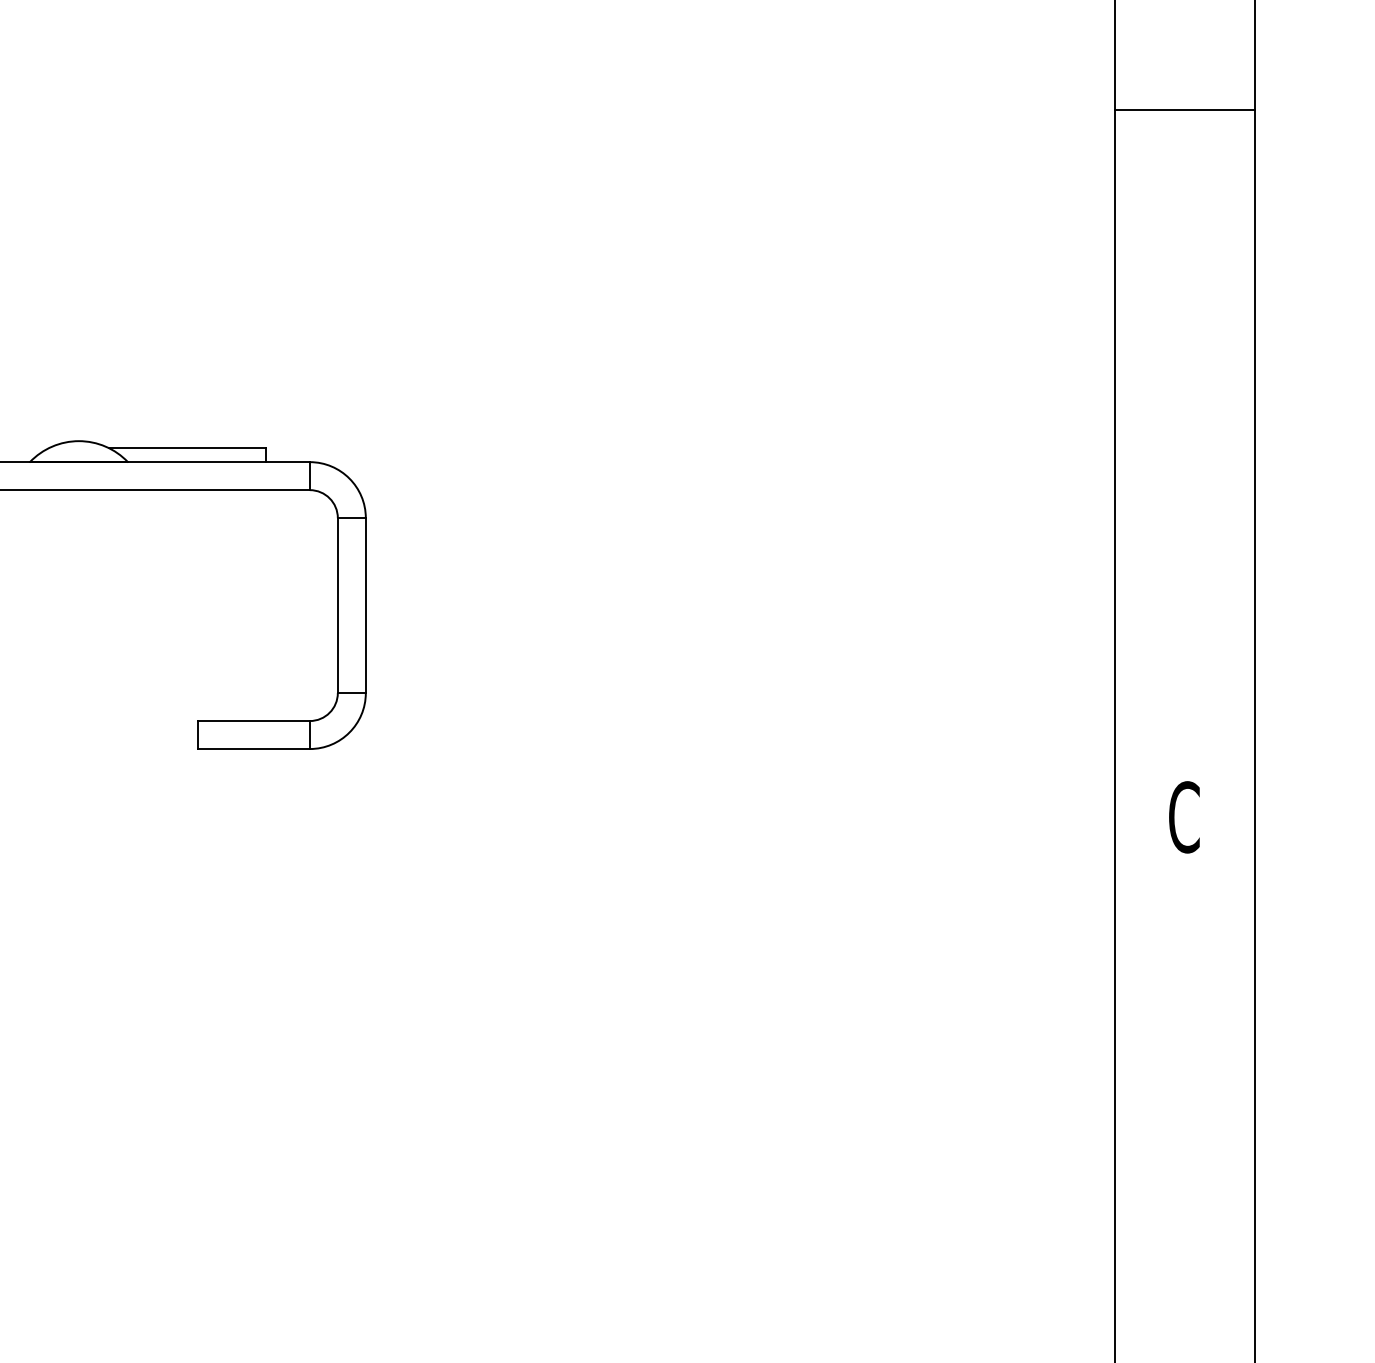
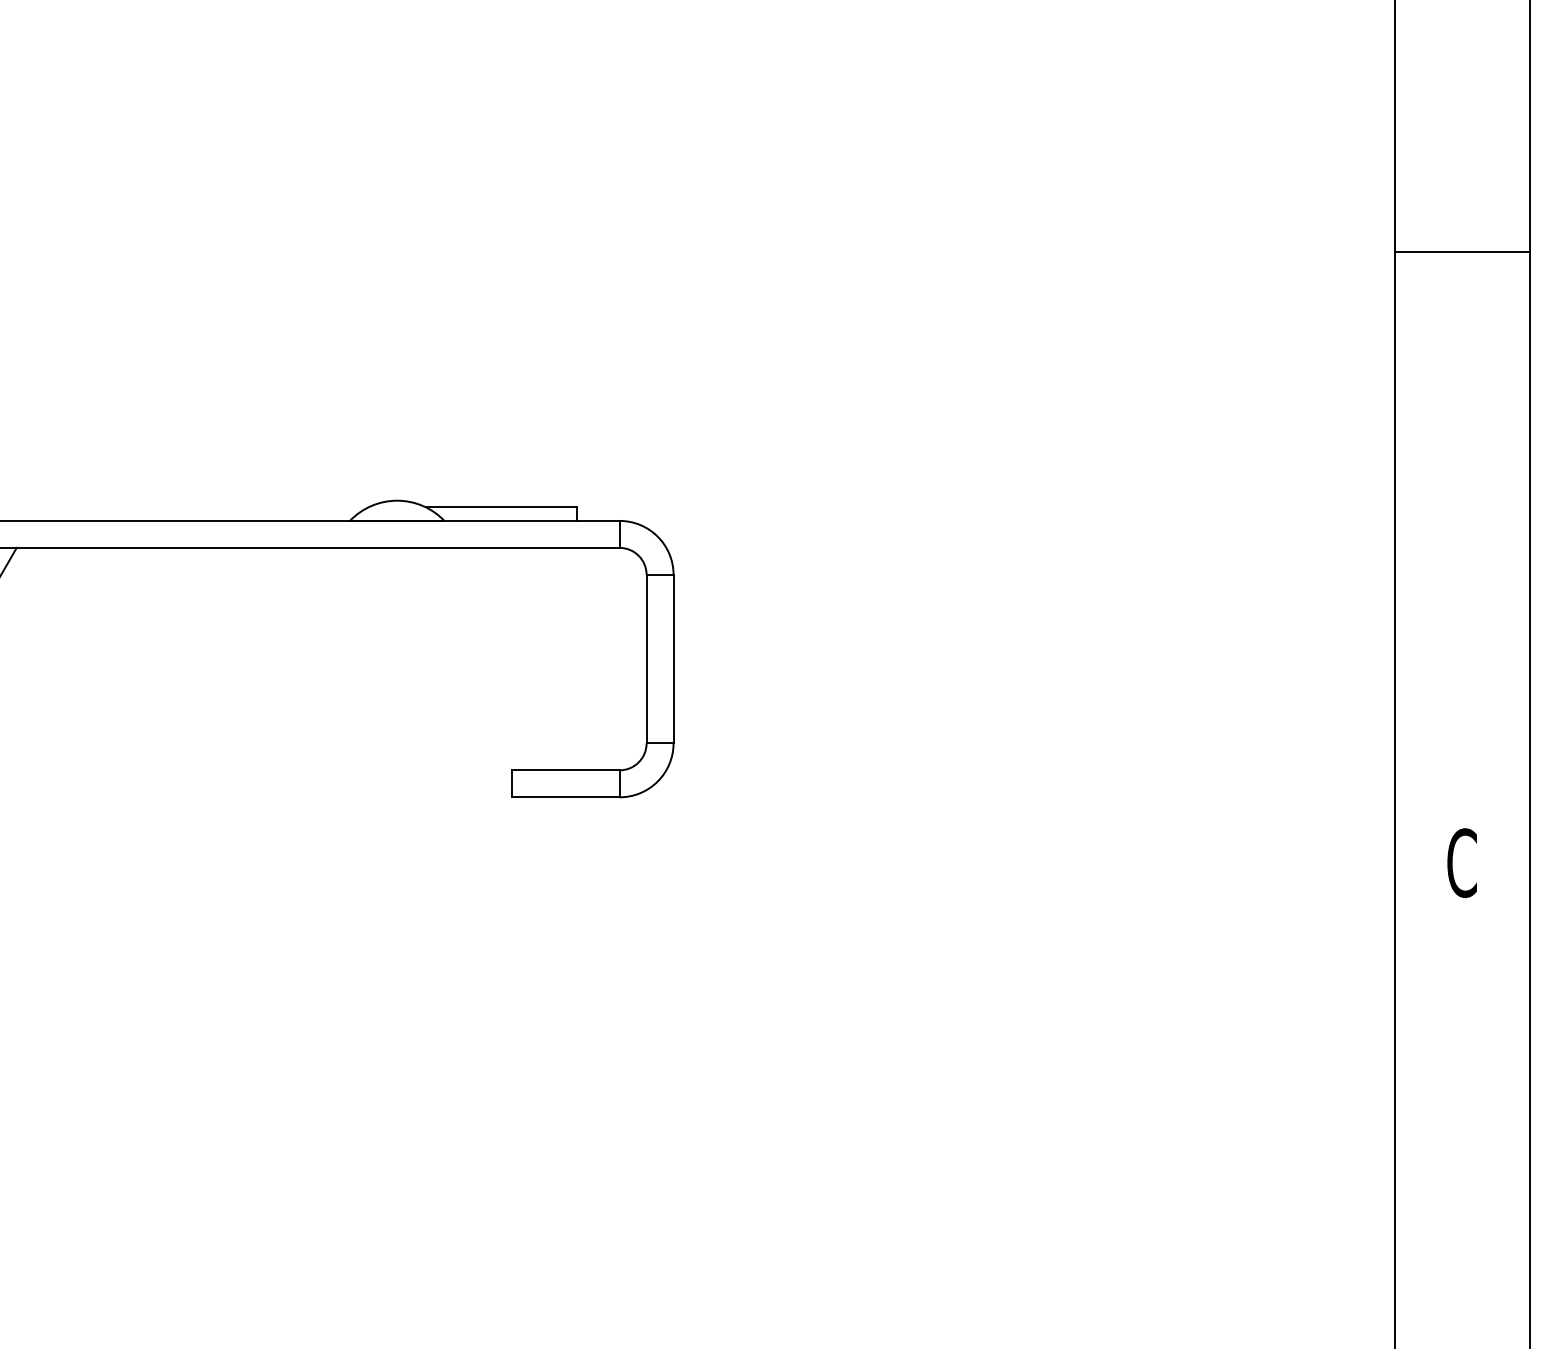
line: (1184, 109) -> (1462, 251), moved

